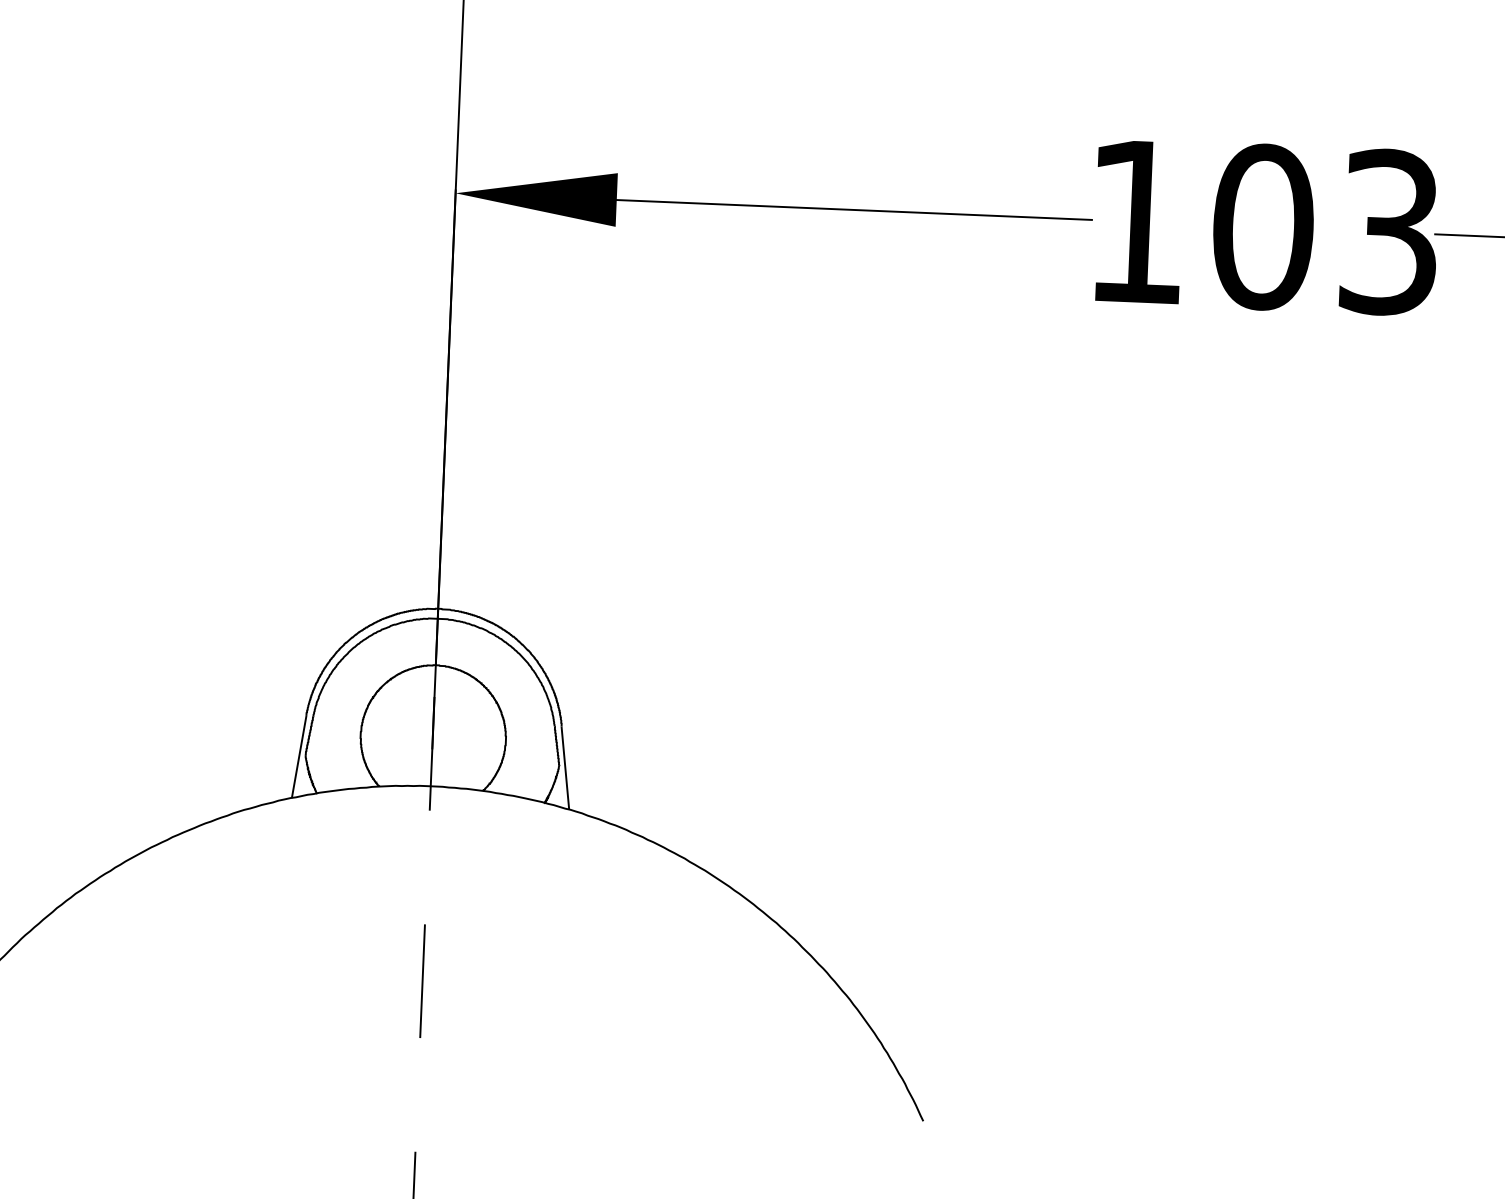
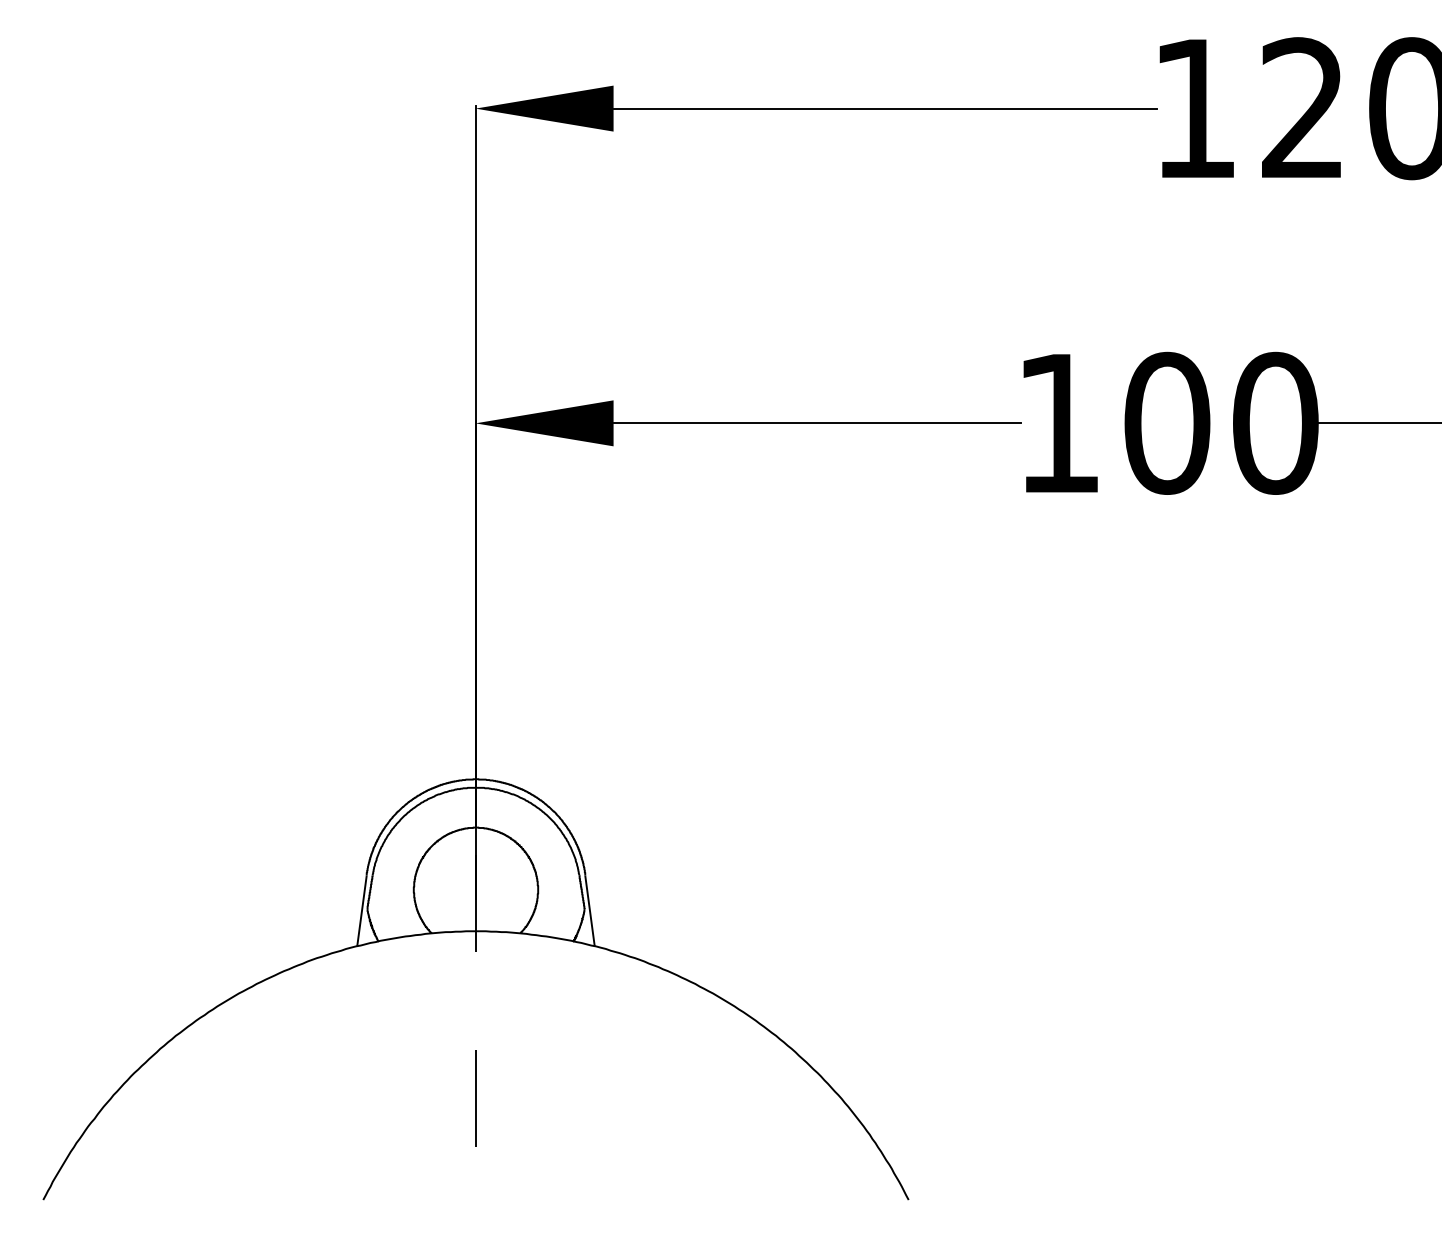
text: (1389, 231) -> (1275, 422), 103 -> 100

